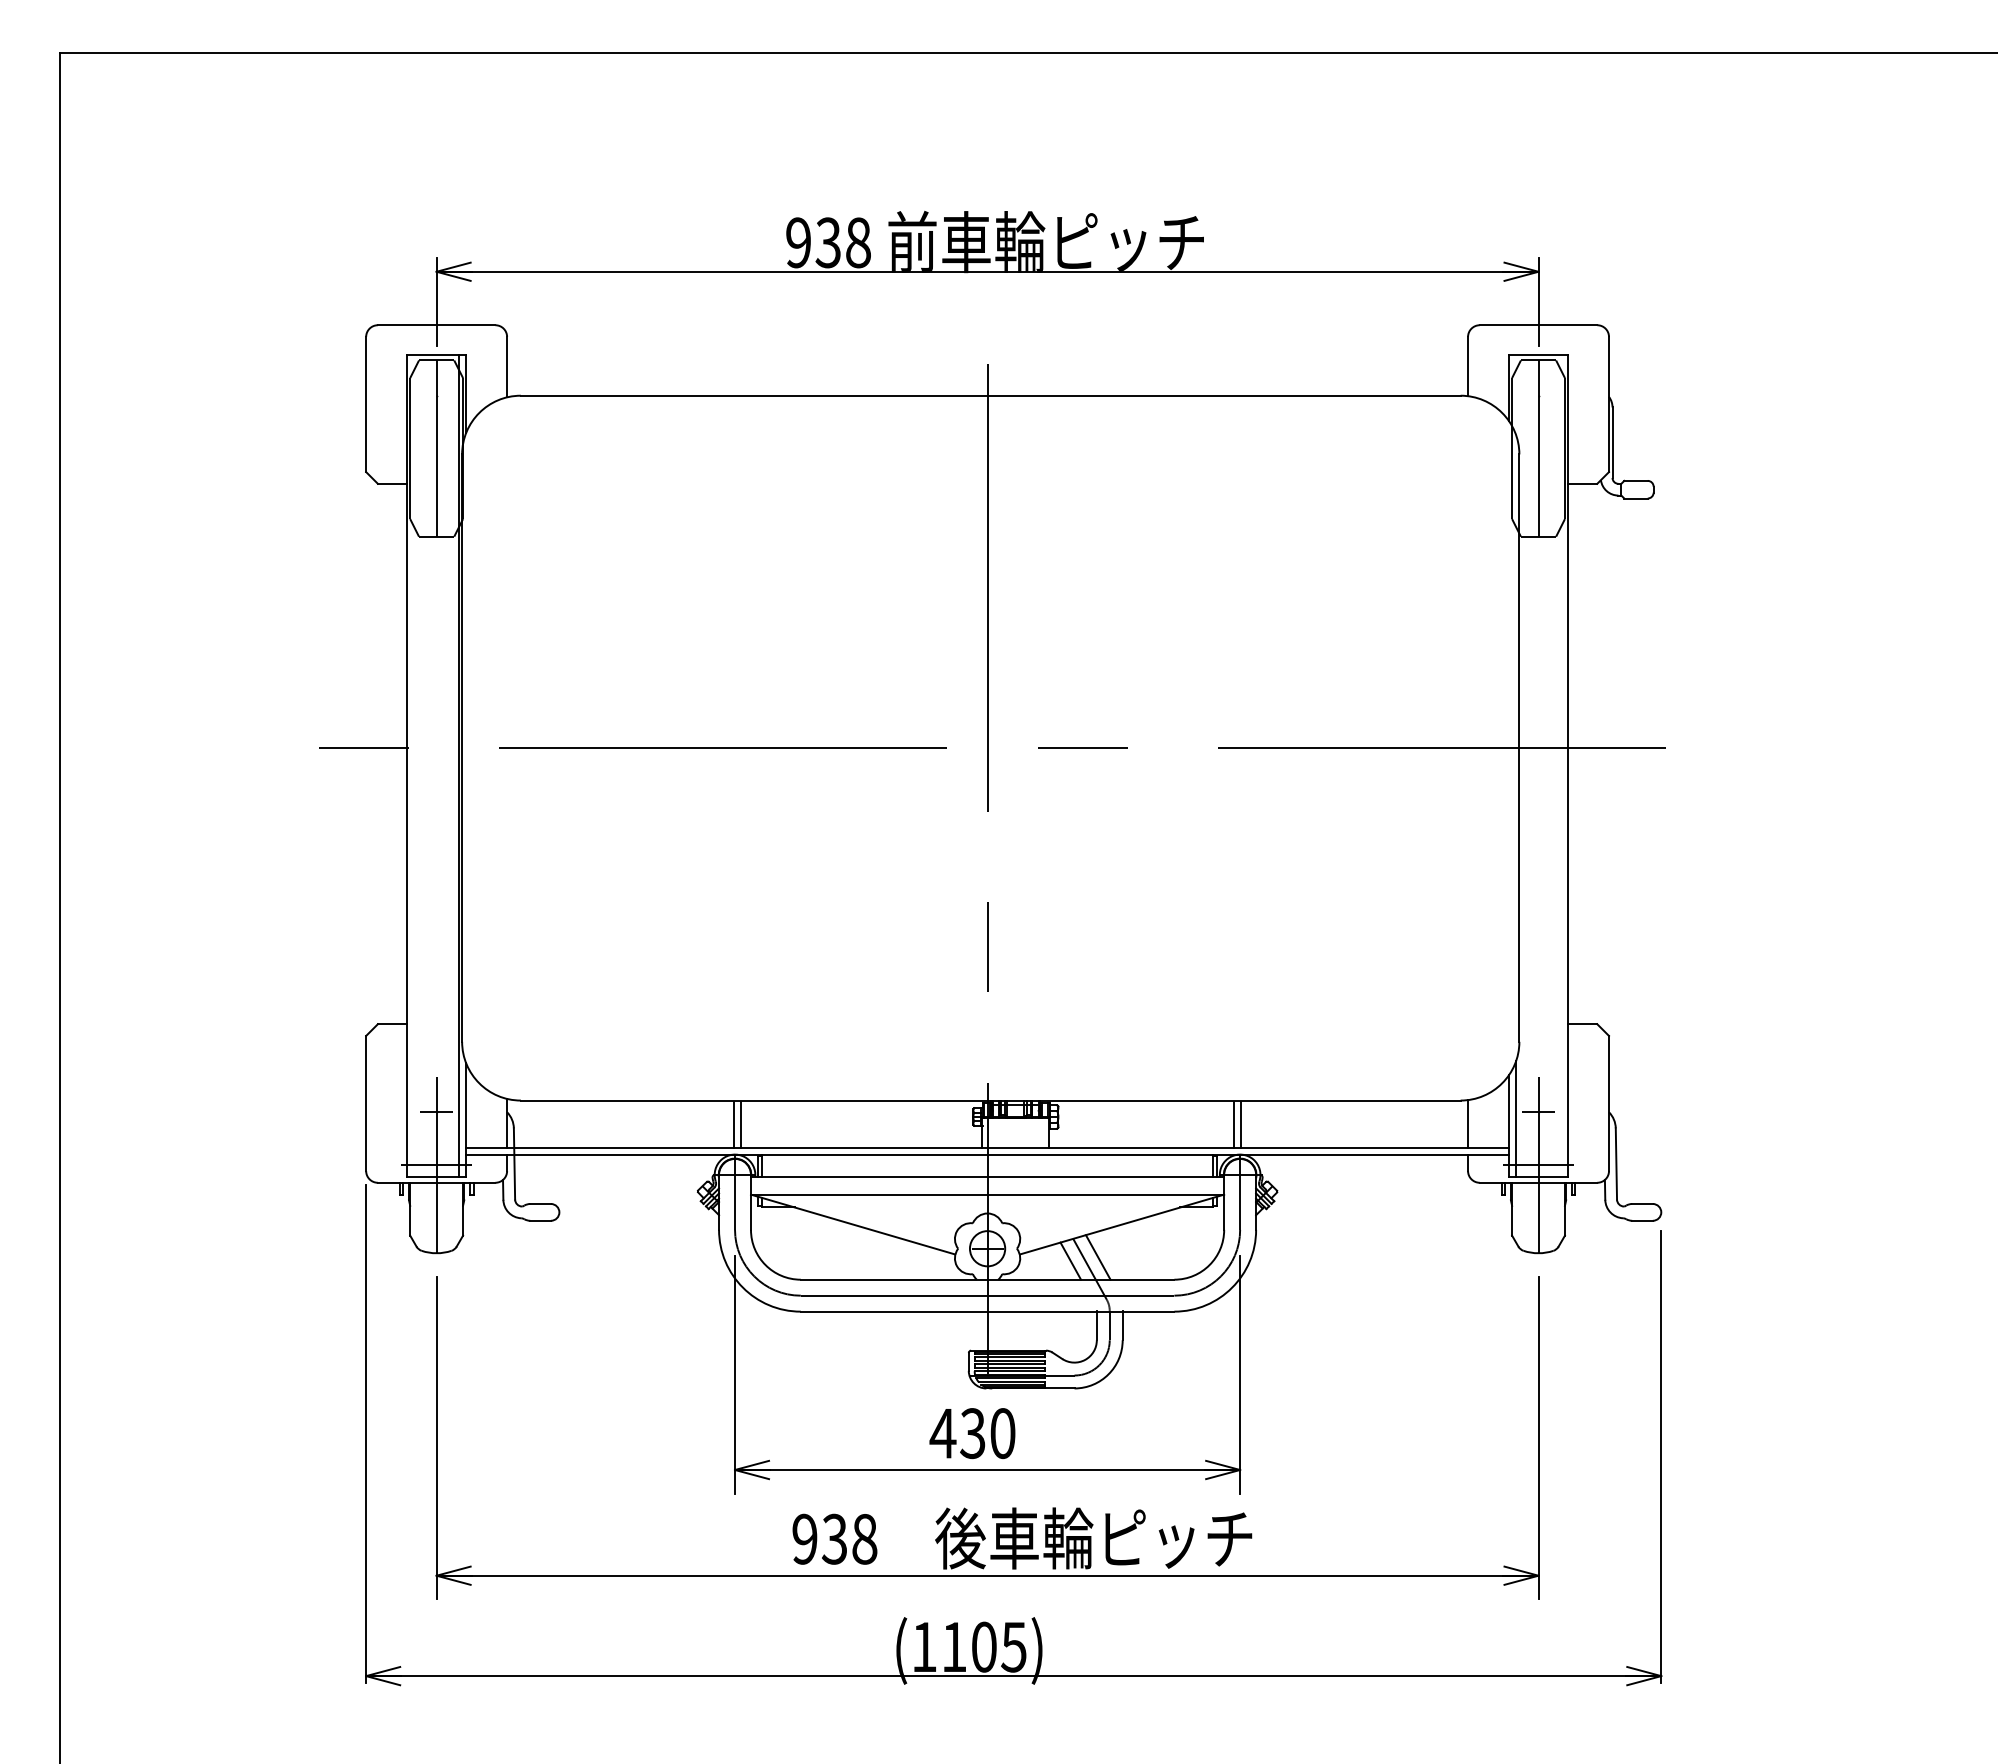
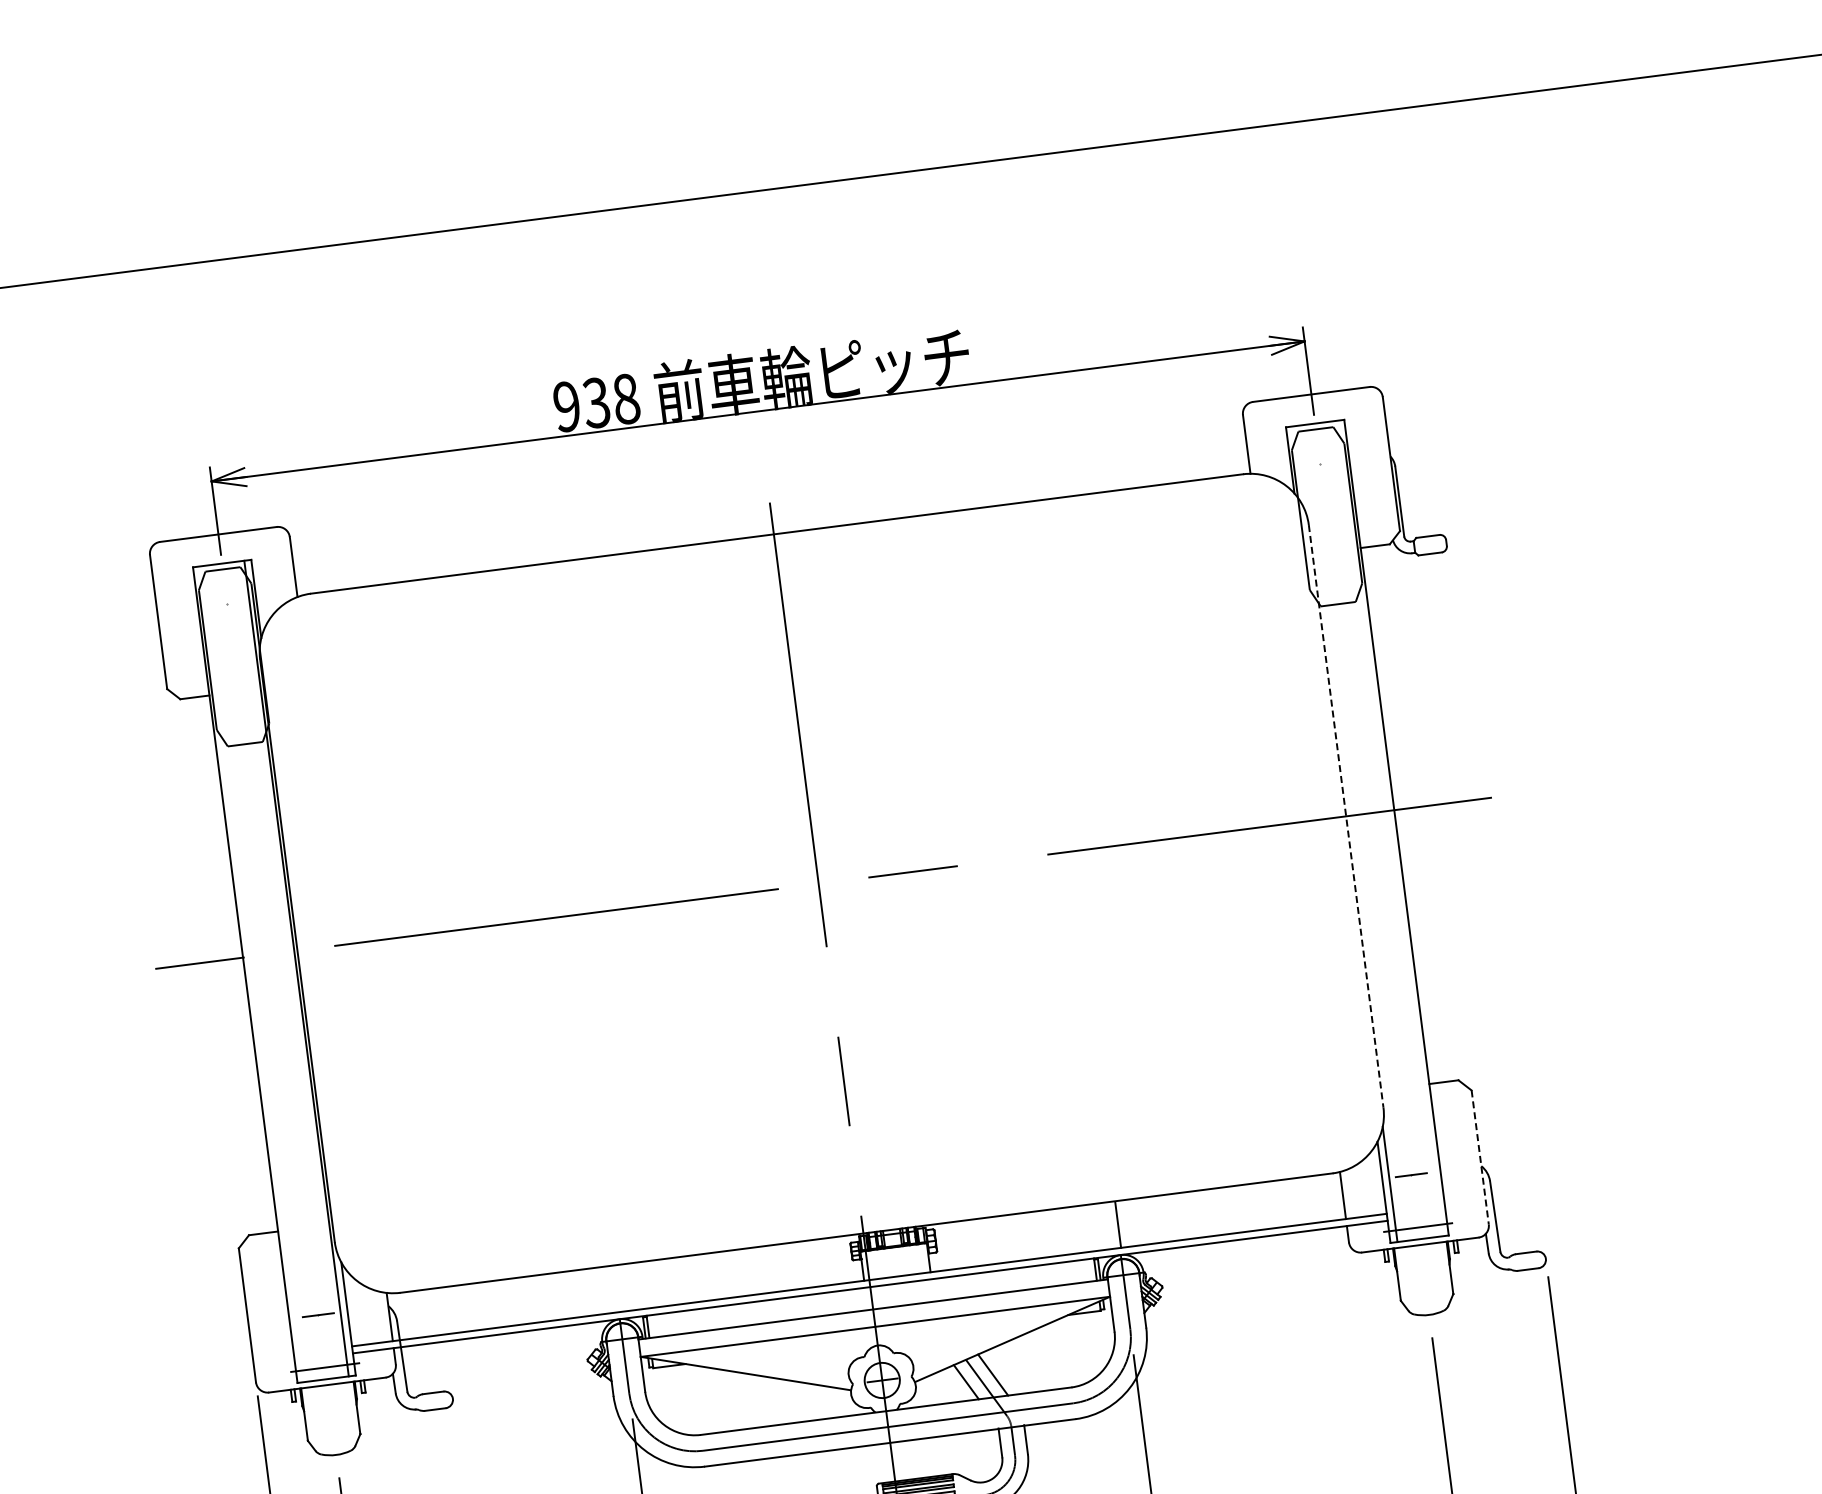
line: (436, 448) -> (233, 656), removed
line: (1538, 448) -> (1327, 516), removed
line: (1519, 748) -> (1346, 816), solid -> dashed
line: (1609, 1103) -> (1480, 1157), solid -> dashed
line: (733, 1124) -> (614, 1289), removed
line: (740, 1124) -> (621, 1288), removed
line: (1234, 1124) -> (1111, 1225), removed
line: (436, 1165) -> (325, 1367), removed
line: (1538, 1165) -> (1418, 1227), removed

